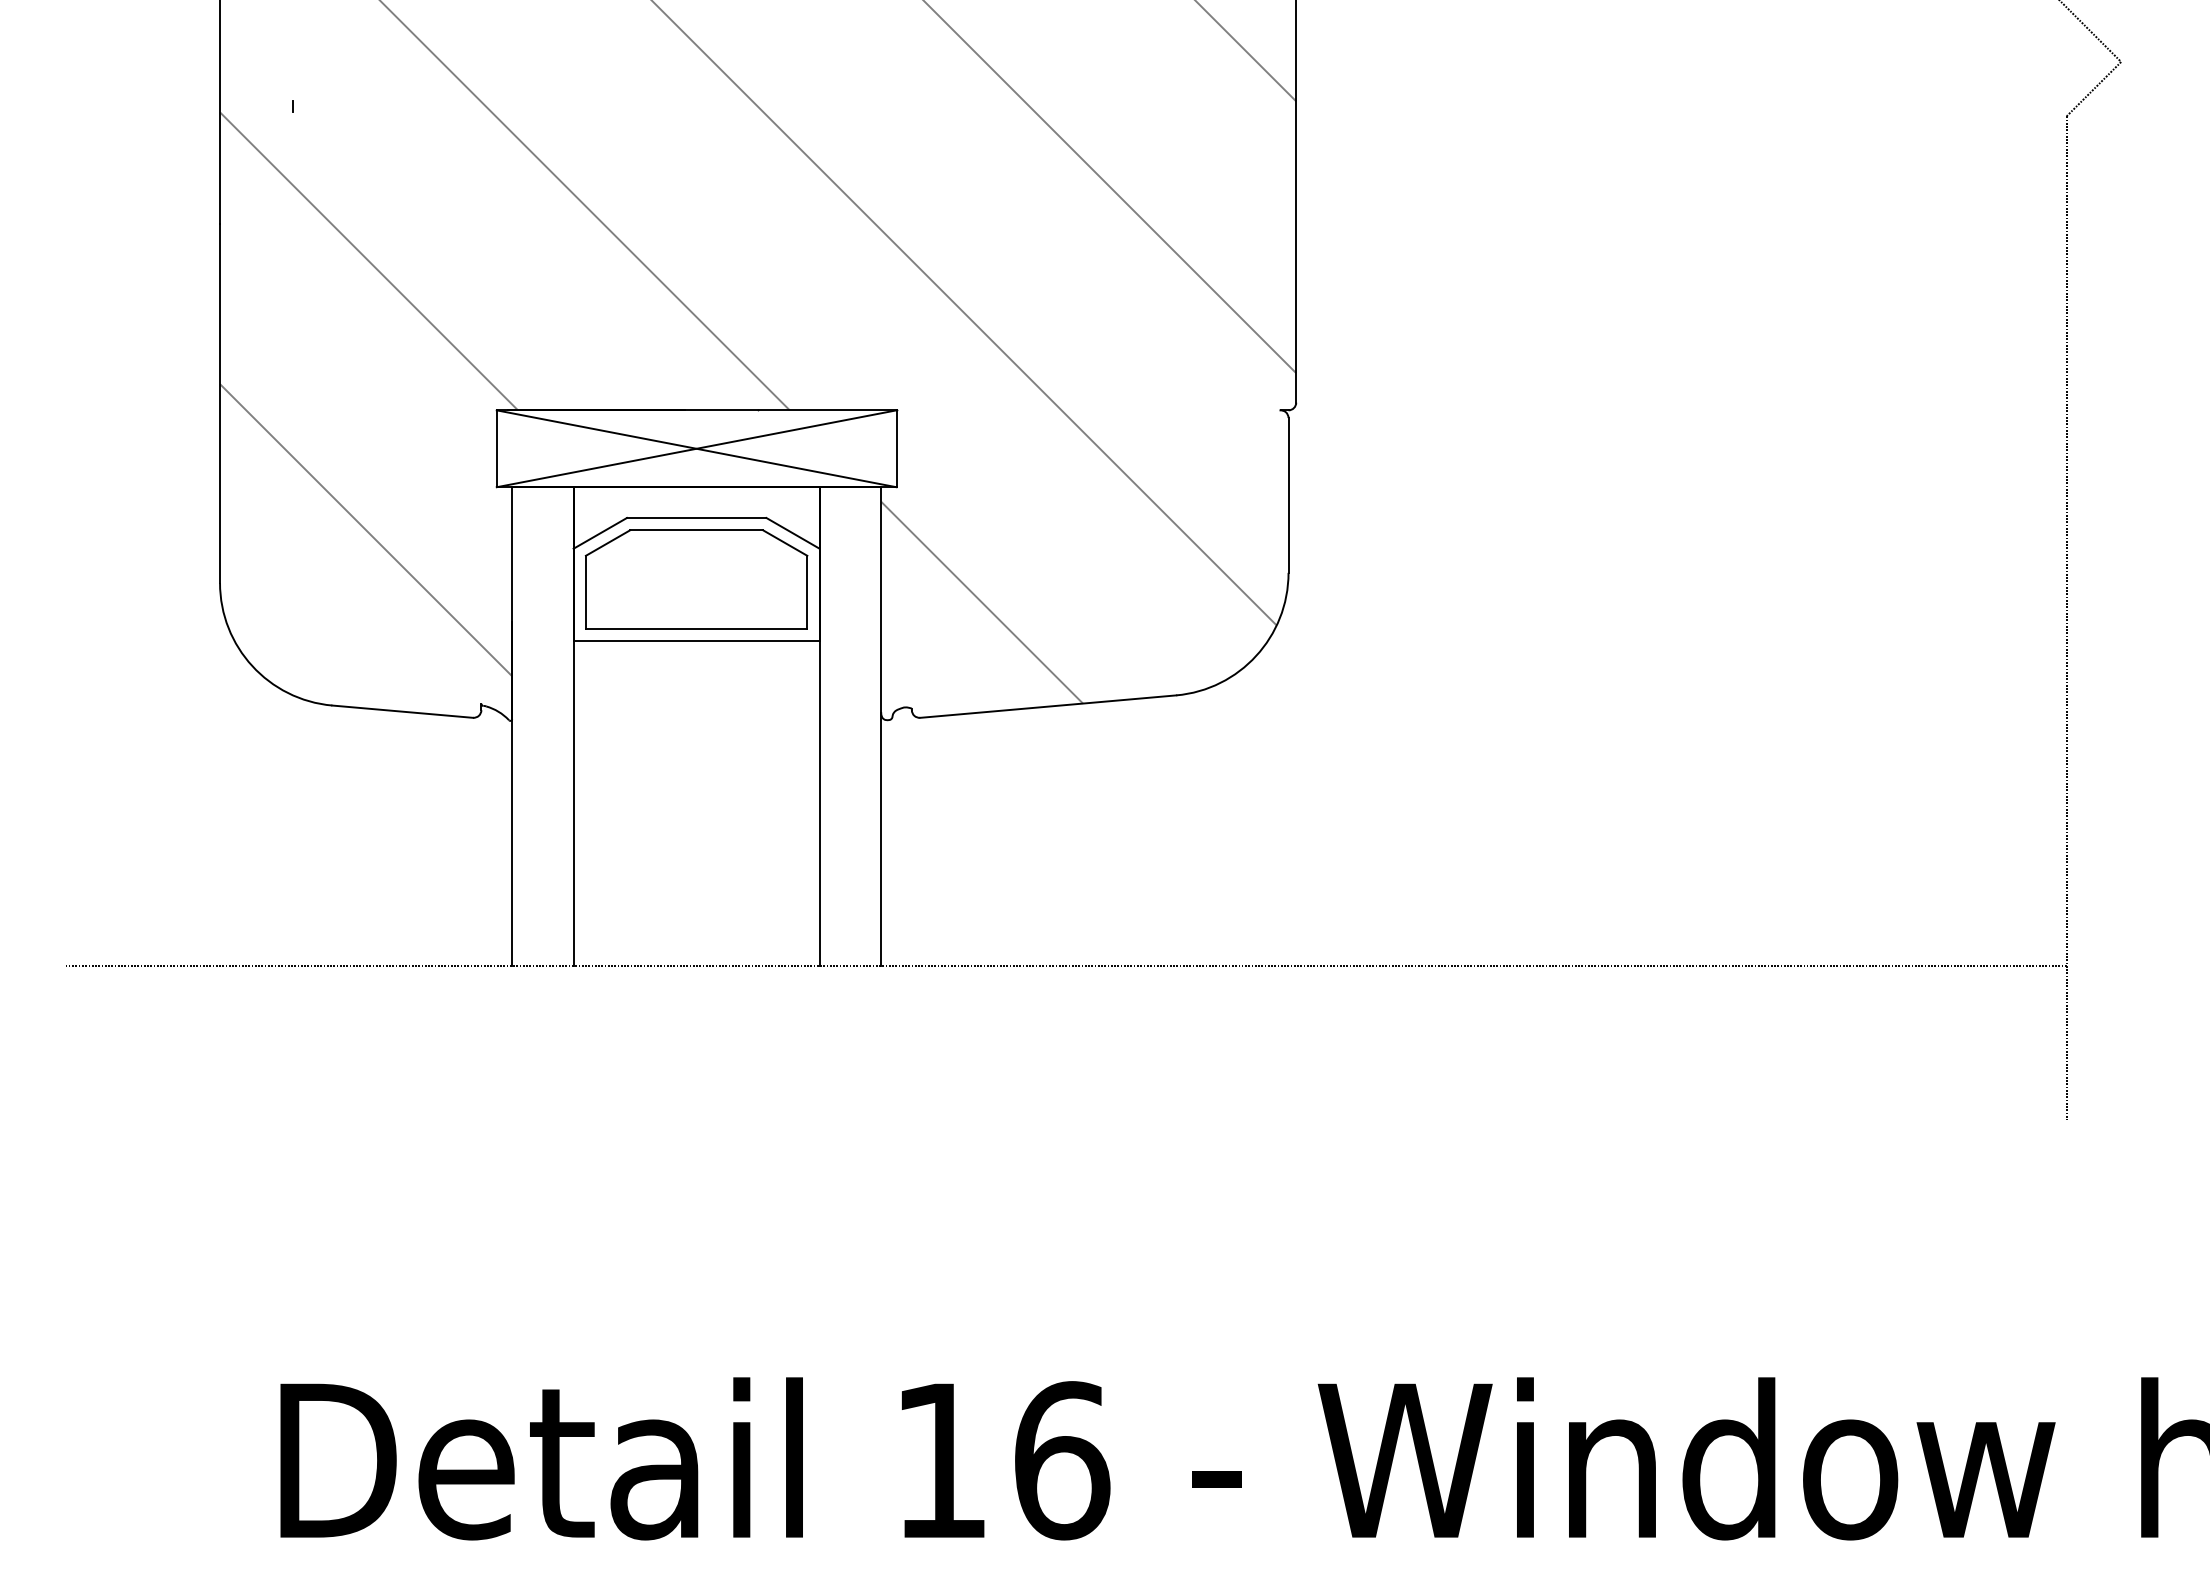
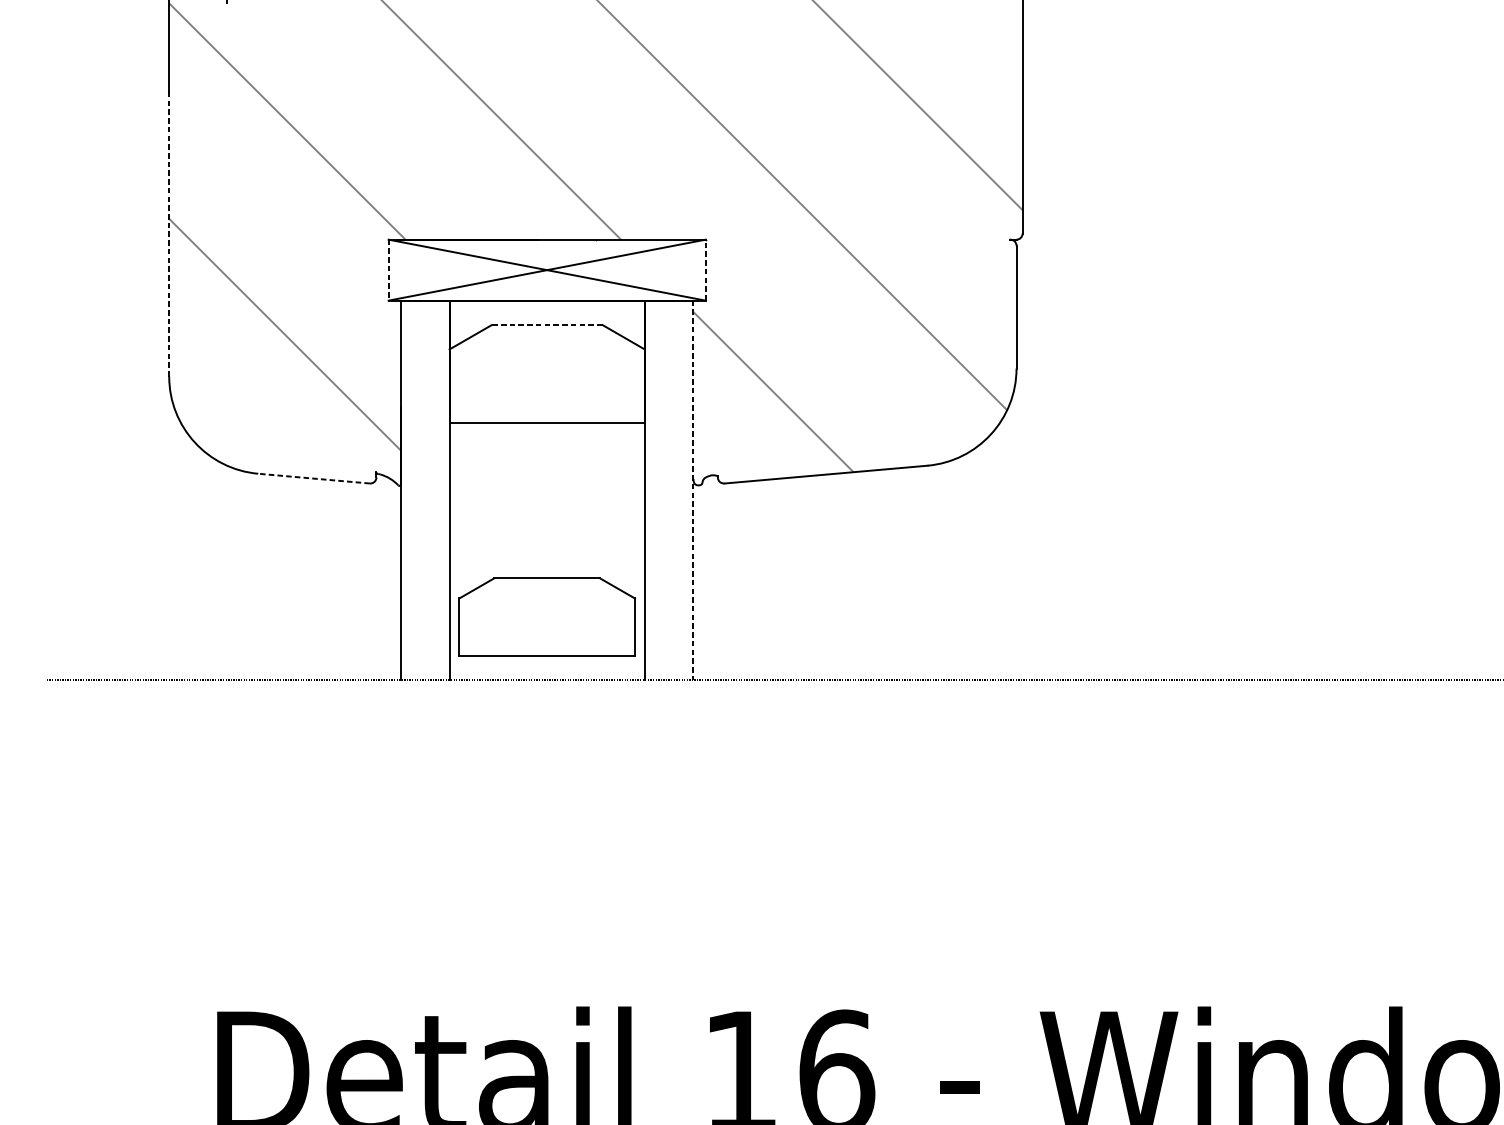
line: (220, 403) -> (169, 234), solid -> dashed
line: (896, 448) -> (705, 269), solid -> dashed
line: (496, 449) -> (388, 270), solid -> dashed
line: (696, 517) -> (547, 324), solid -> dashed
part: (696, 579) -> (547, 617), moved
line: (402, 711) -> (313, 478), solid -> dashed
line: (881, 727) -> (693, 491), solid -> dashed

